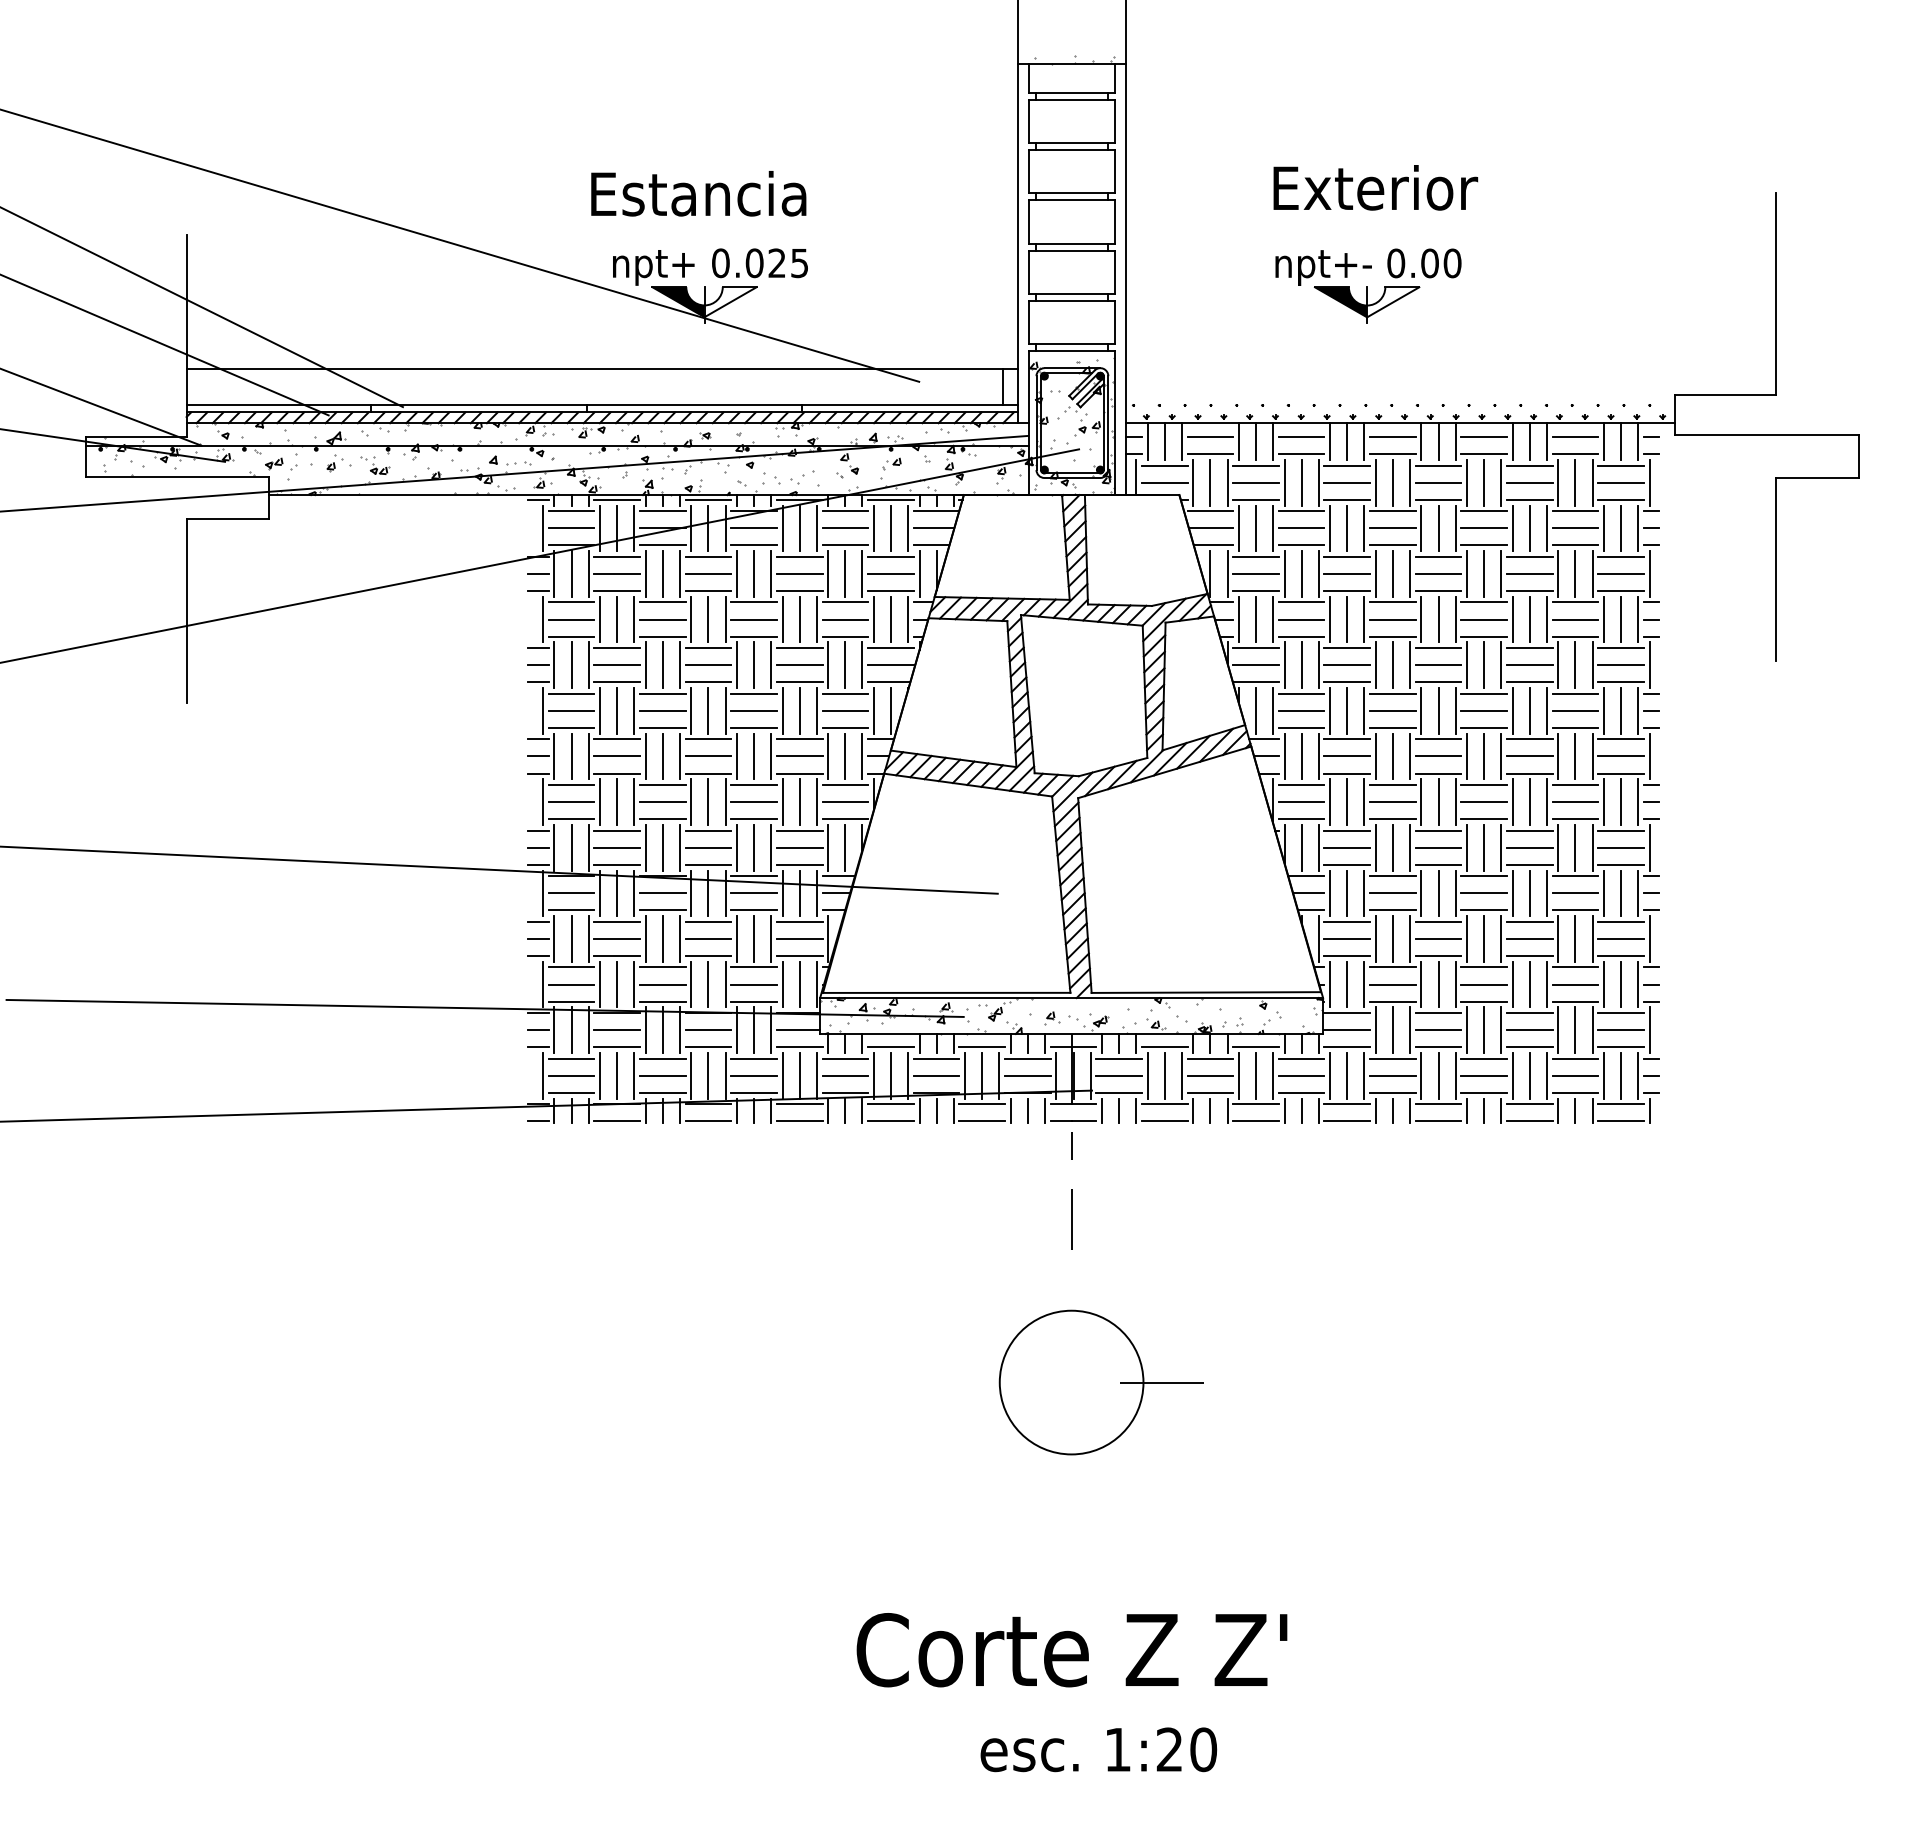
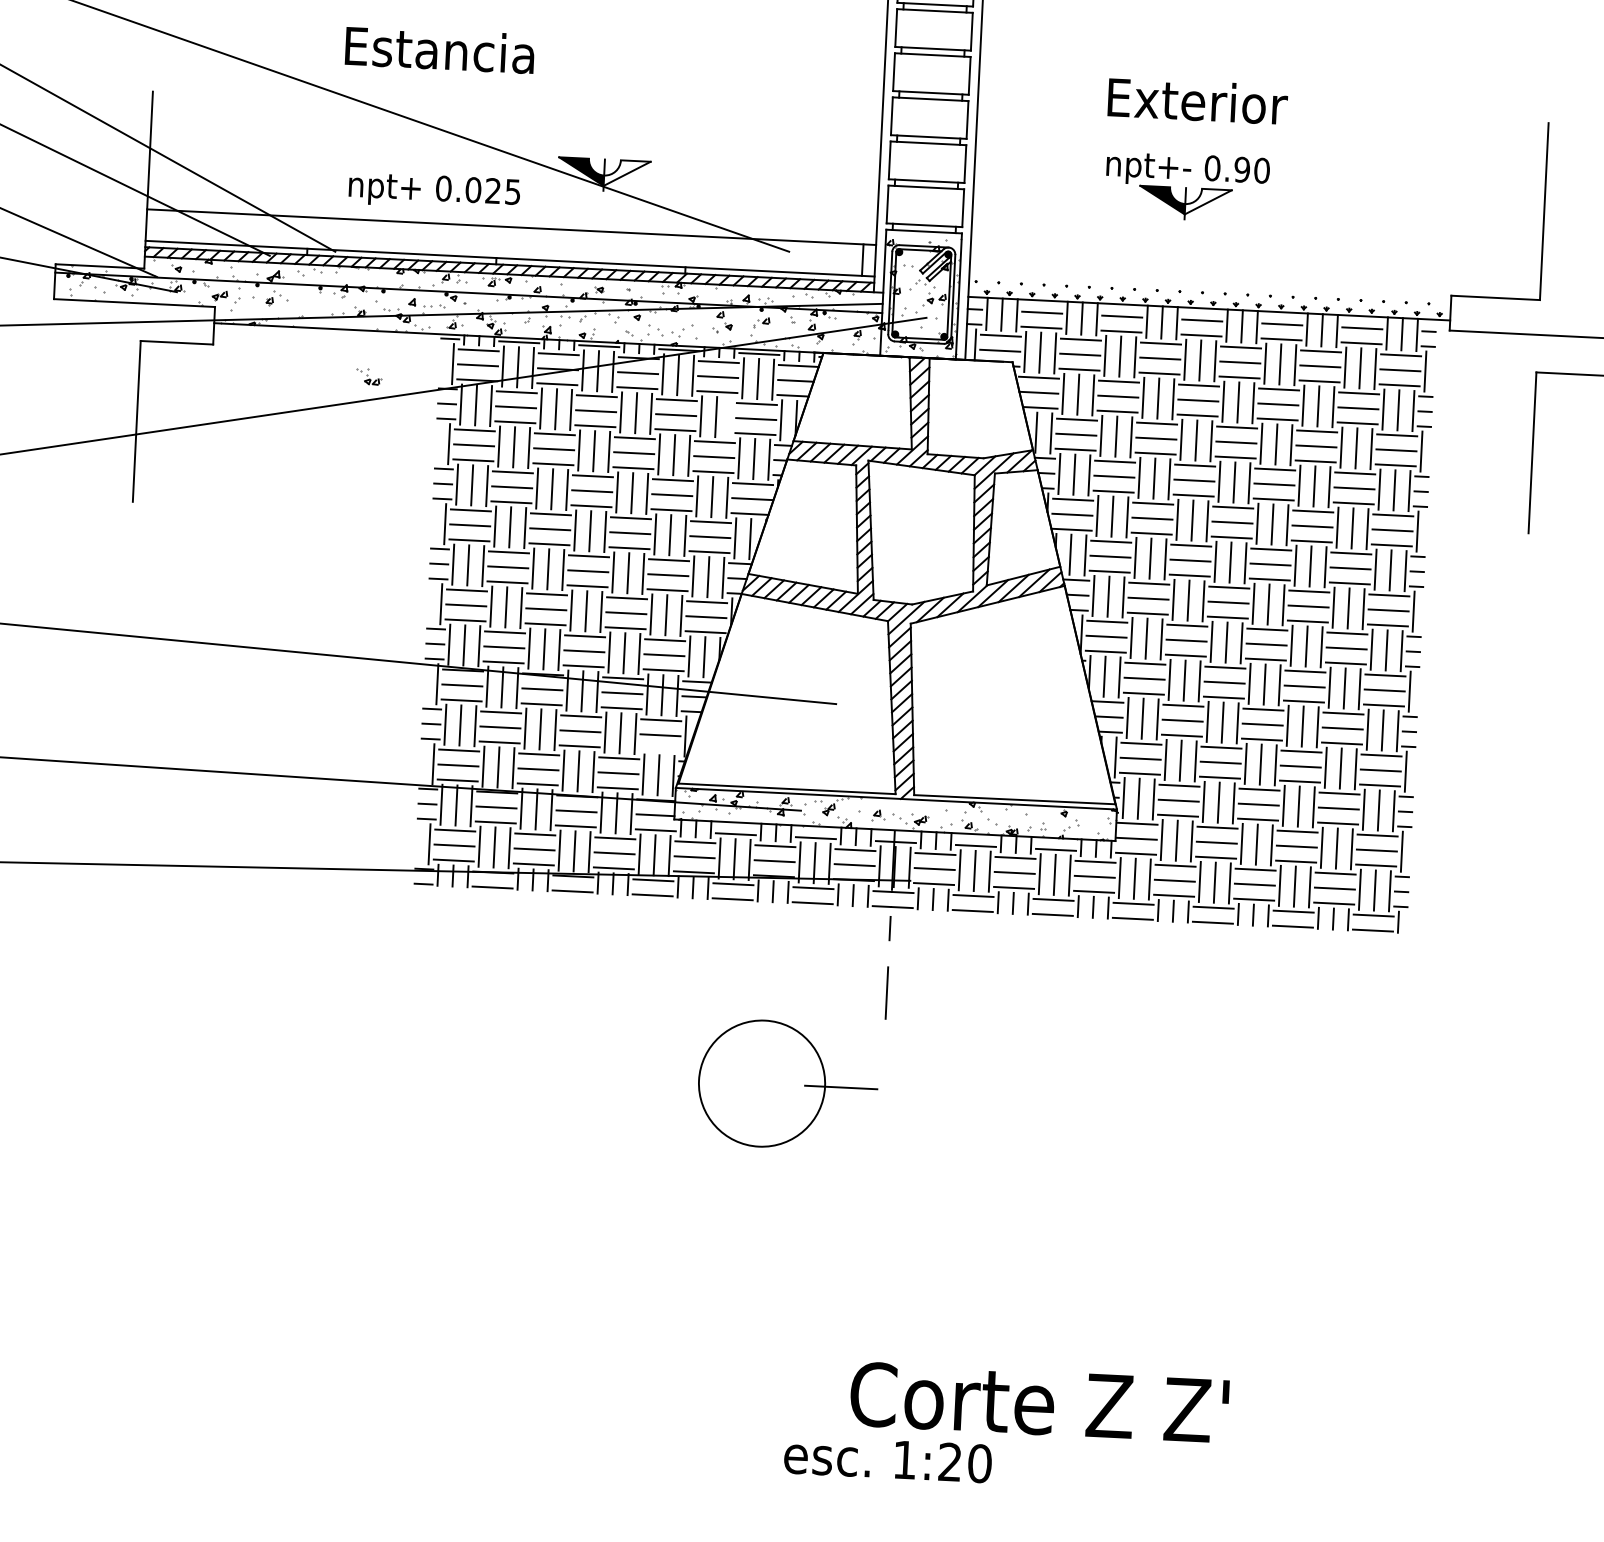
text: (698, 193) -> (439, 49), moved
text: (1429, 263) -> (1241, 169), 0.00 -> 0.90
text: (710, 266) -> (434, 191), moved
part: (375, 465) -> (369, 376), moved
line: (862, 573) -> (731, 417), removed
line: (799, 956) -> (659, 750), removed
part: (1100, 1382) -> (787, 1084), moved
text: (1071, 1650) -> (1039, 1403), moved

